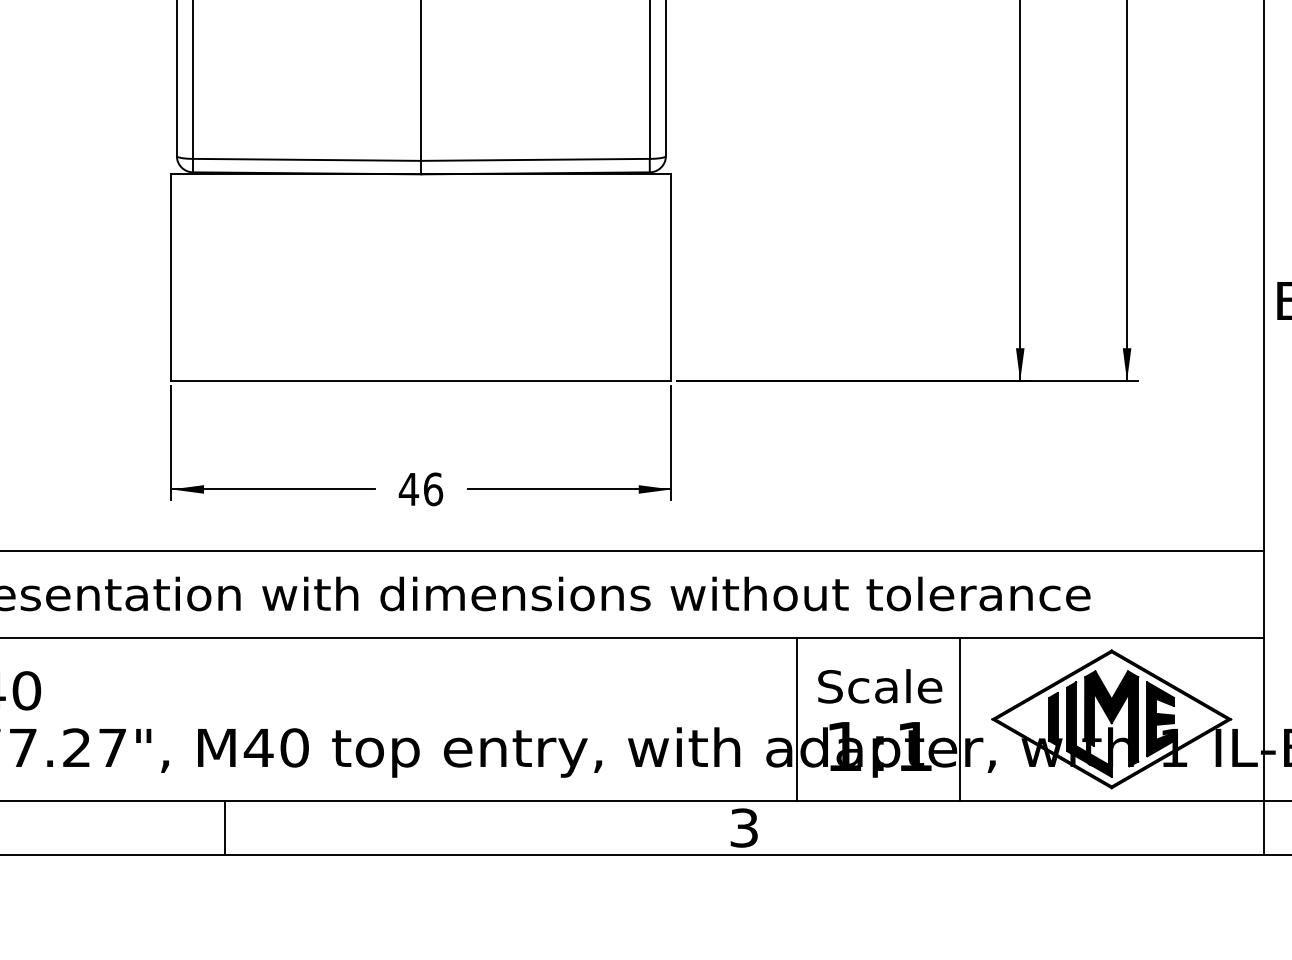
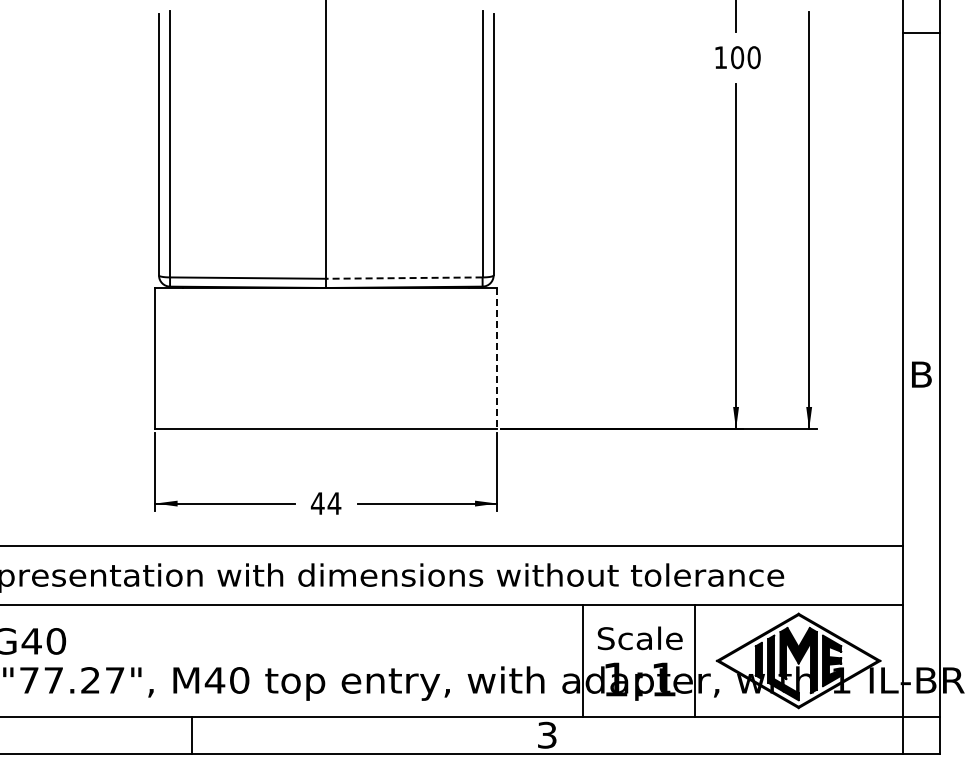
line: (534, 160) -> (403, 278), solid -> dashed
line: (671, 277) -> (497, 358), solid -> dashed
text: (433, 489) -> (334, 503), 46 -> 44

